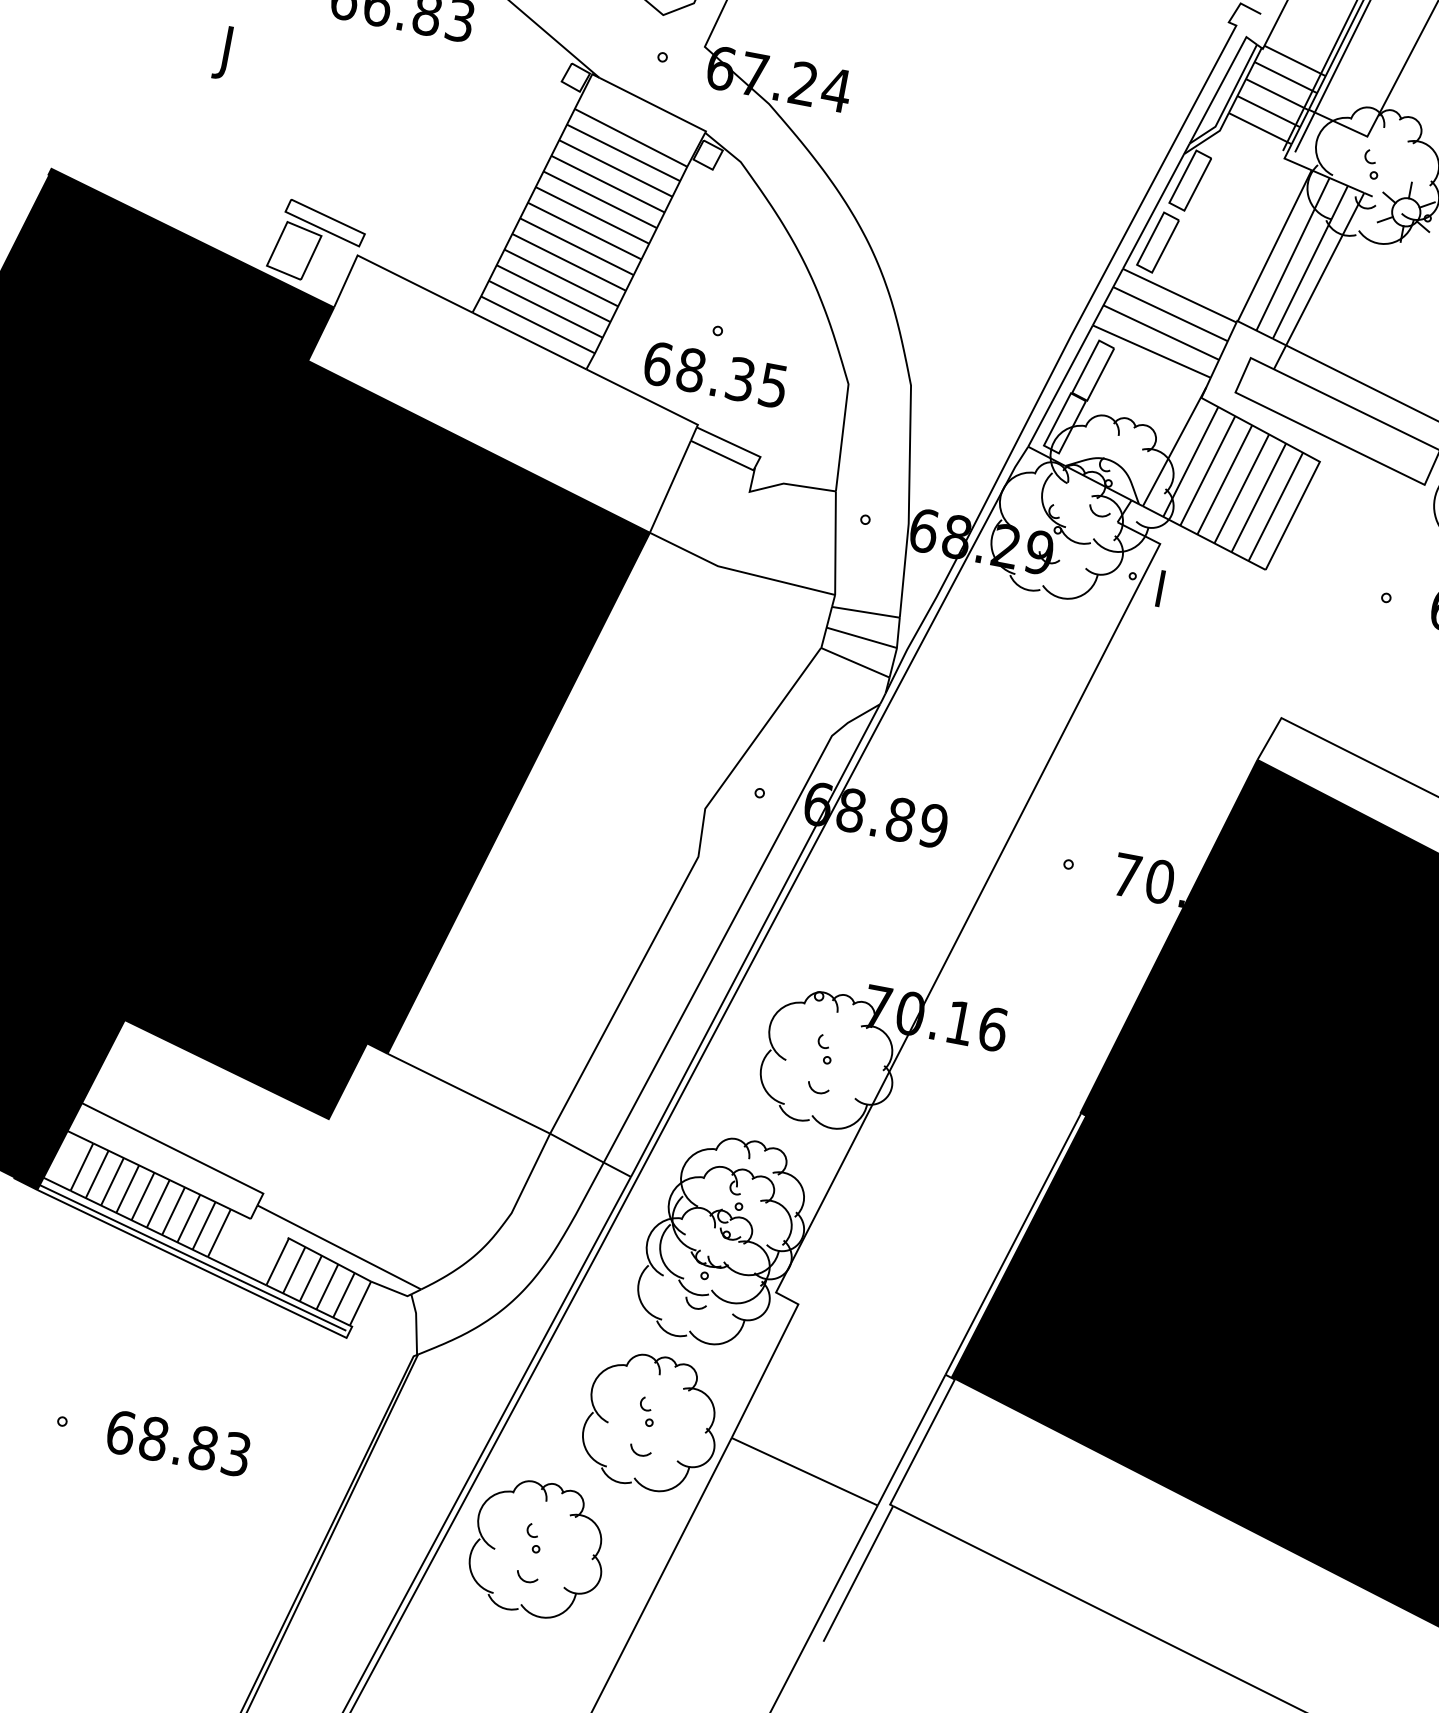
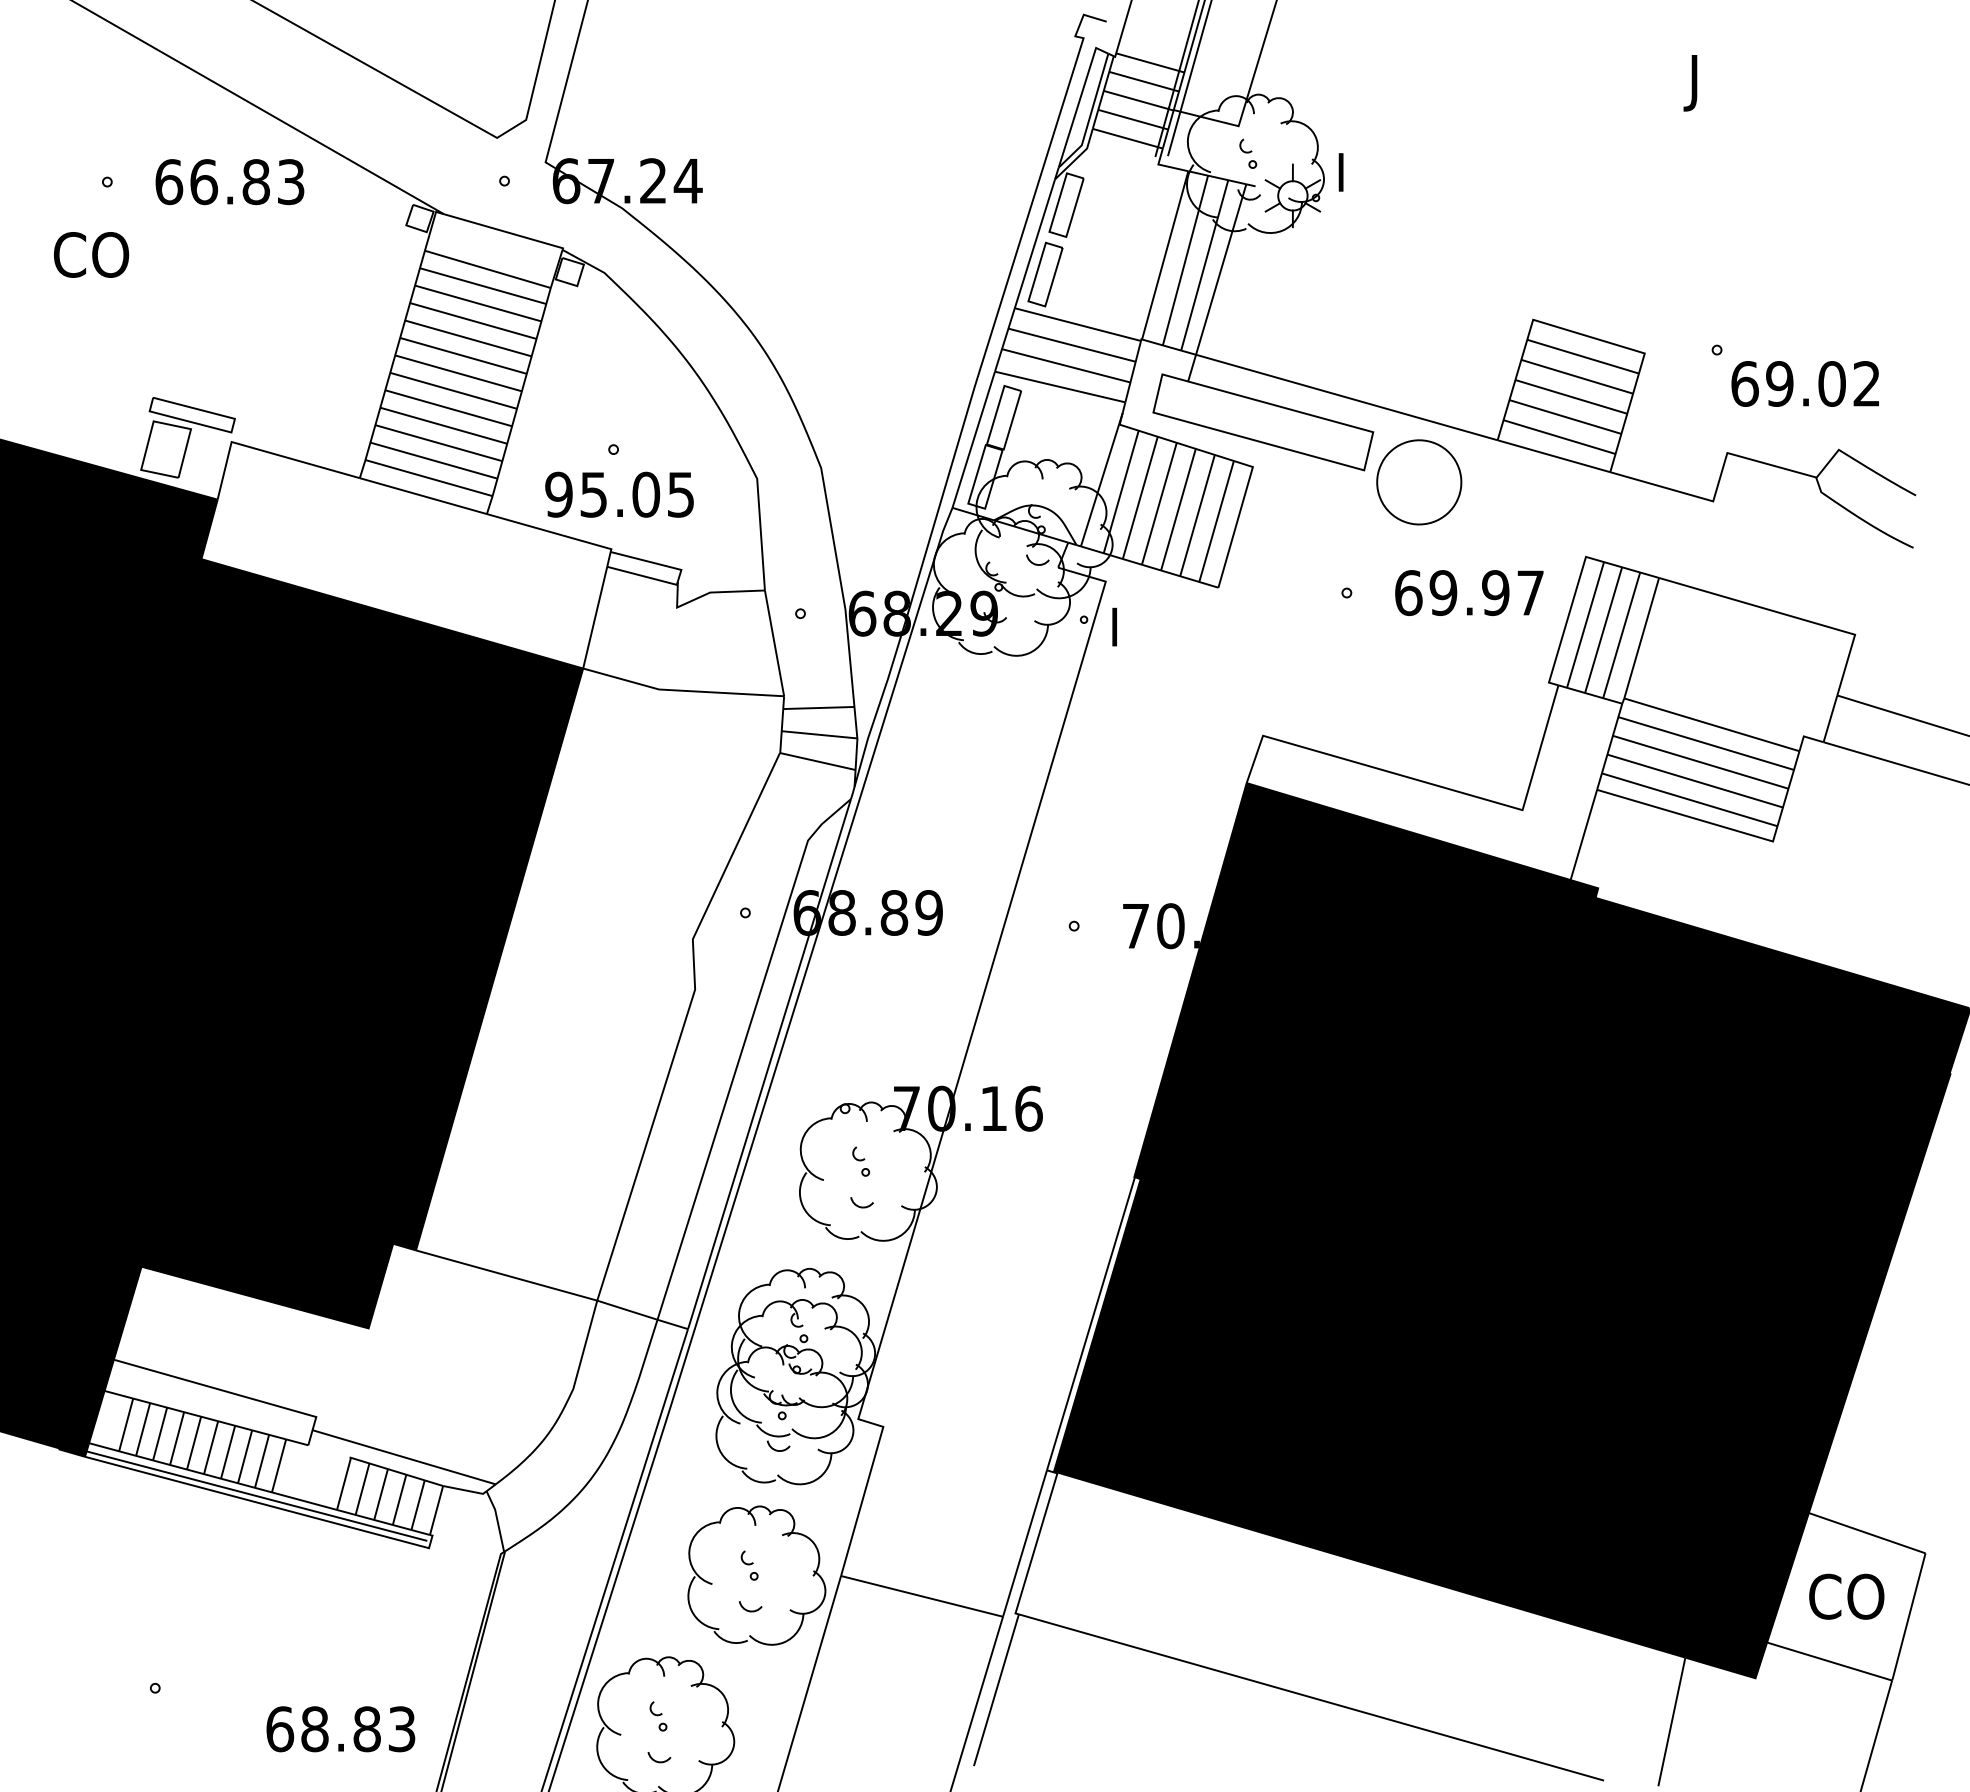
text: (254, 58) -> (88, 260), J -> CO
text: (699, 371) -> (602, 494), 68.35 -> 95.05
text: (178, 1443) -> (340, 1729), moved

